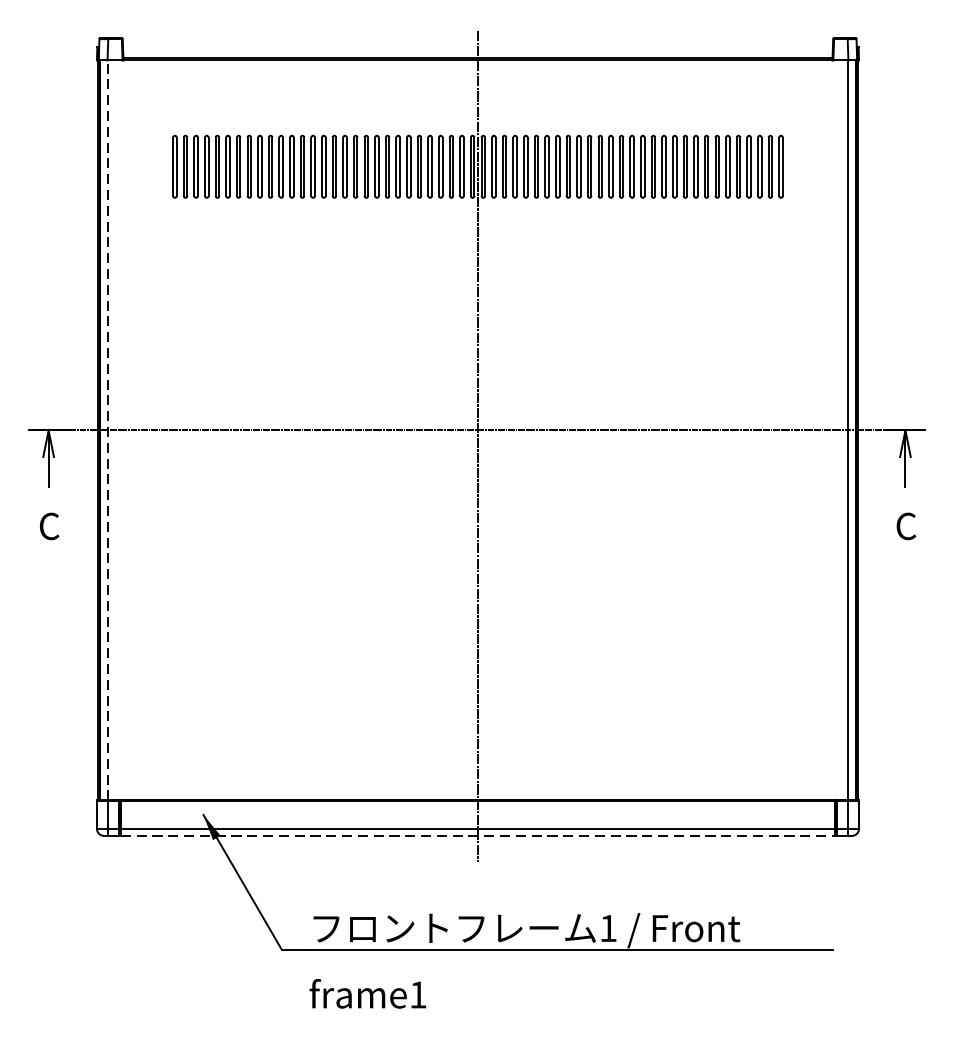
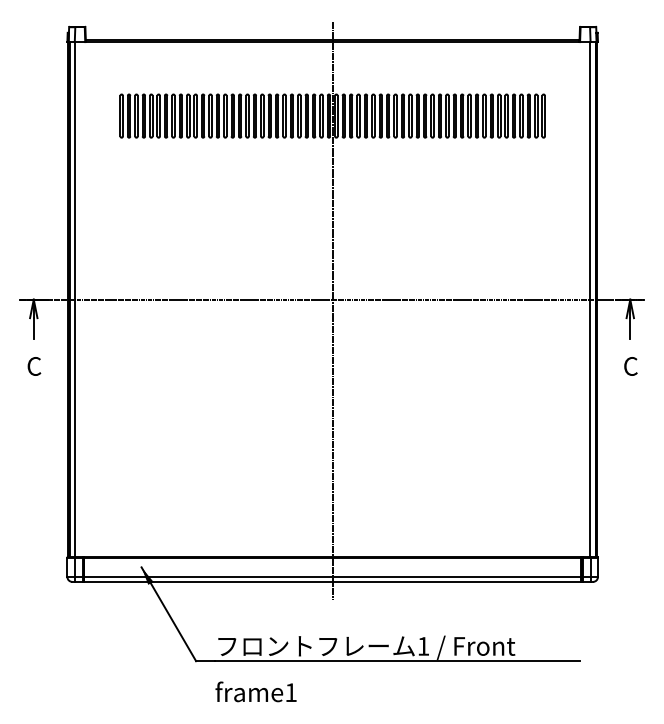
line: (108, 430) -> (75, 299), dashed -> solid
line: (477, 835) -> (332, 581), dashed -> solid

